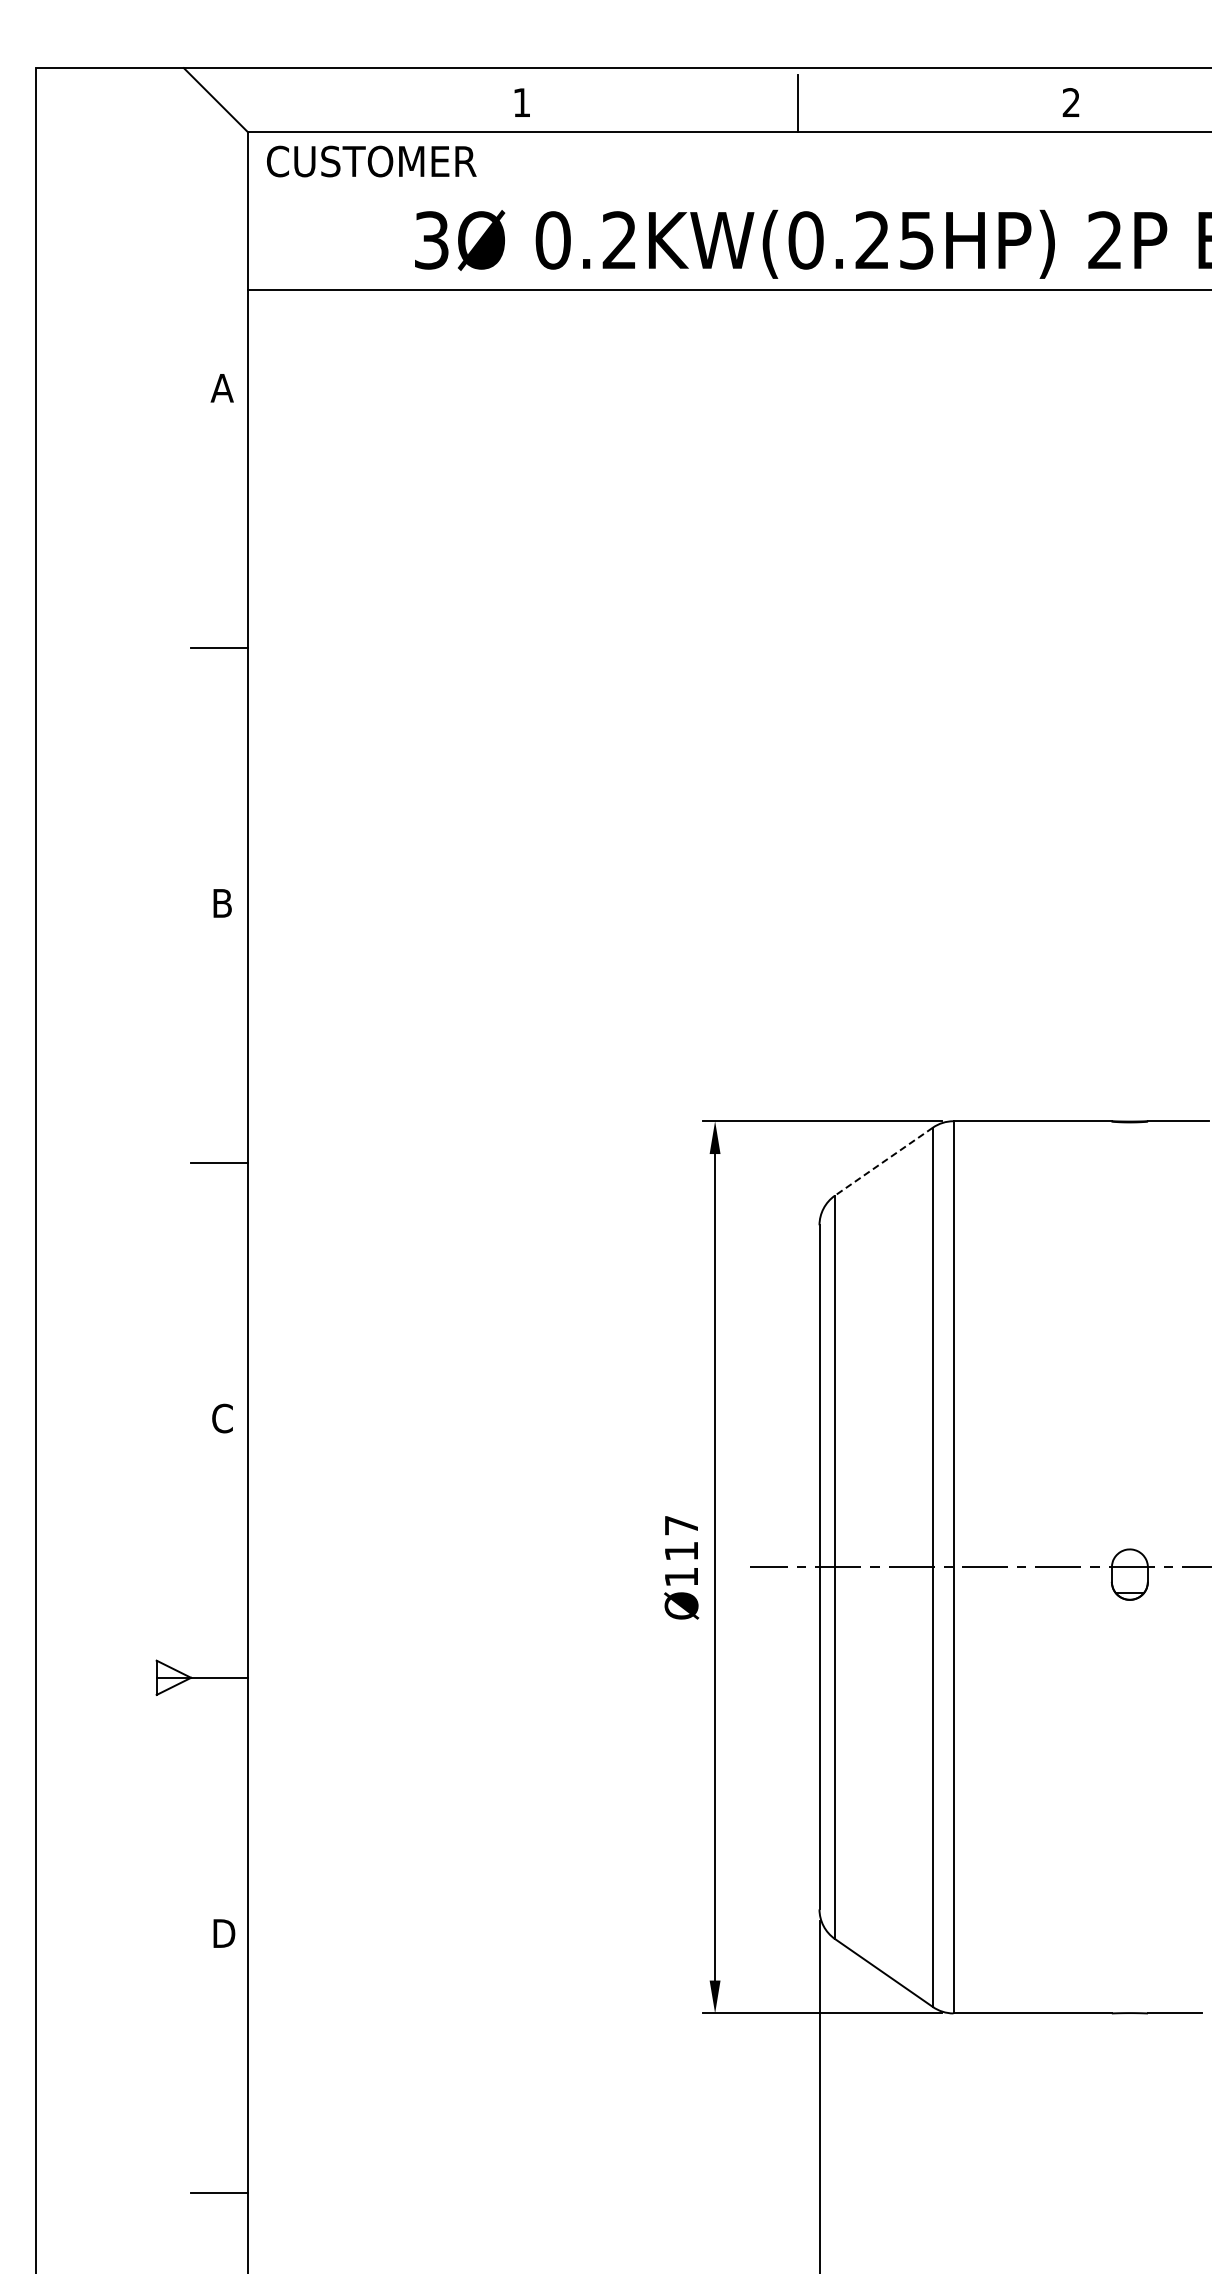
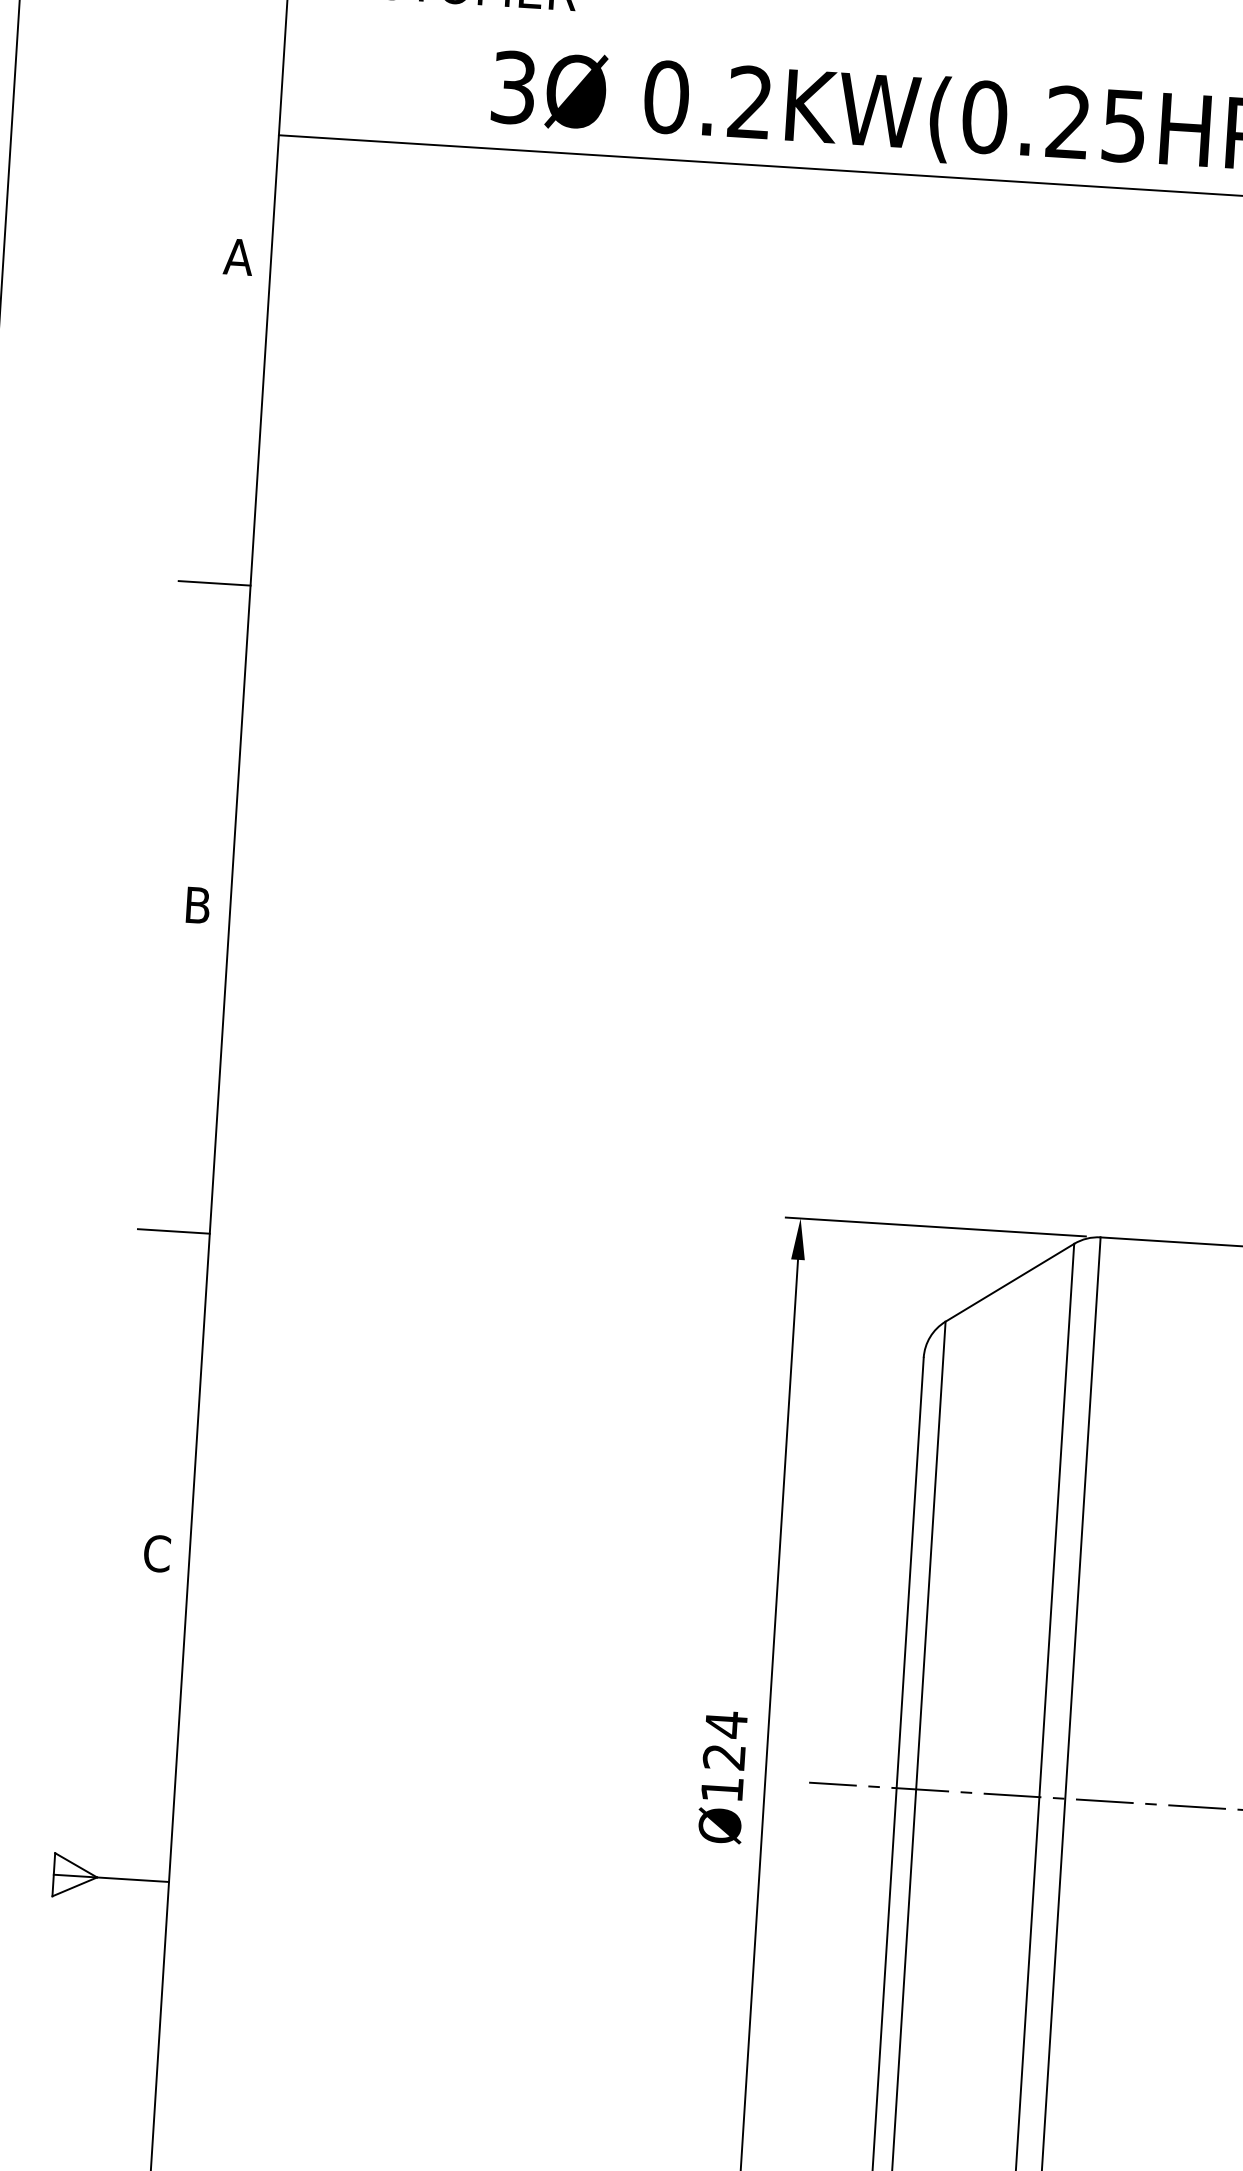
line: (883, 1161) -> (1009, 1282), dashed -> solid
text: (680, 1538) -> (724, 1740), Ø117 -> Ø124

